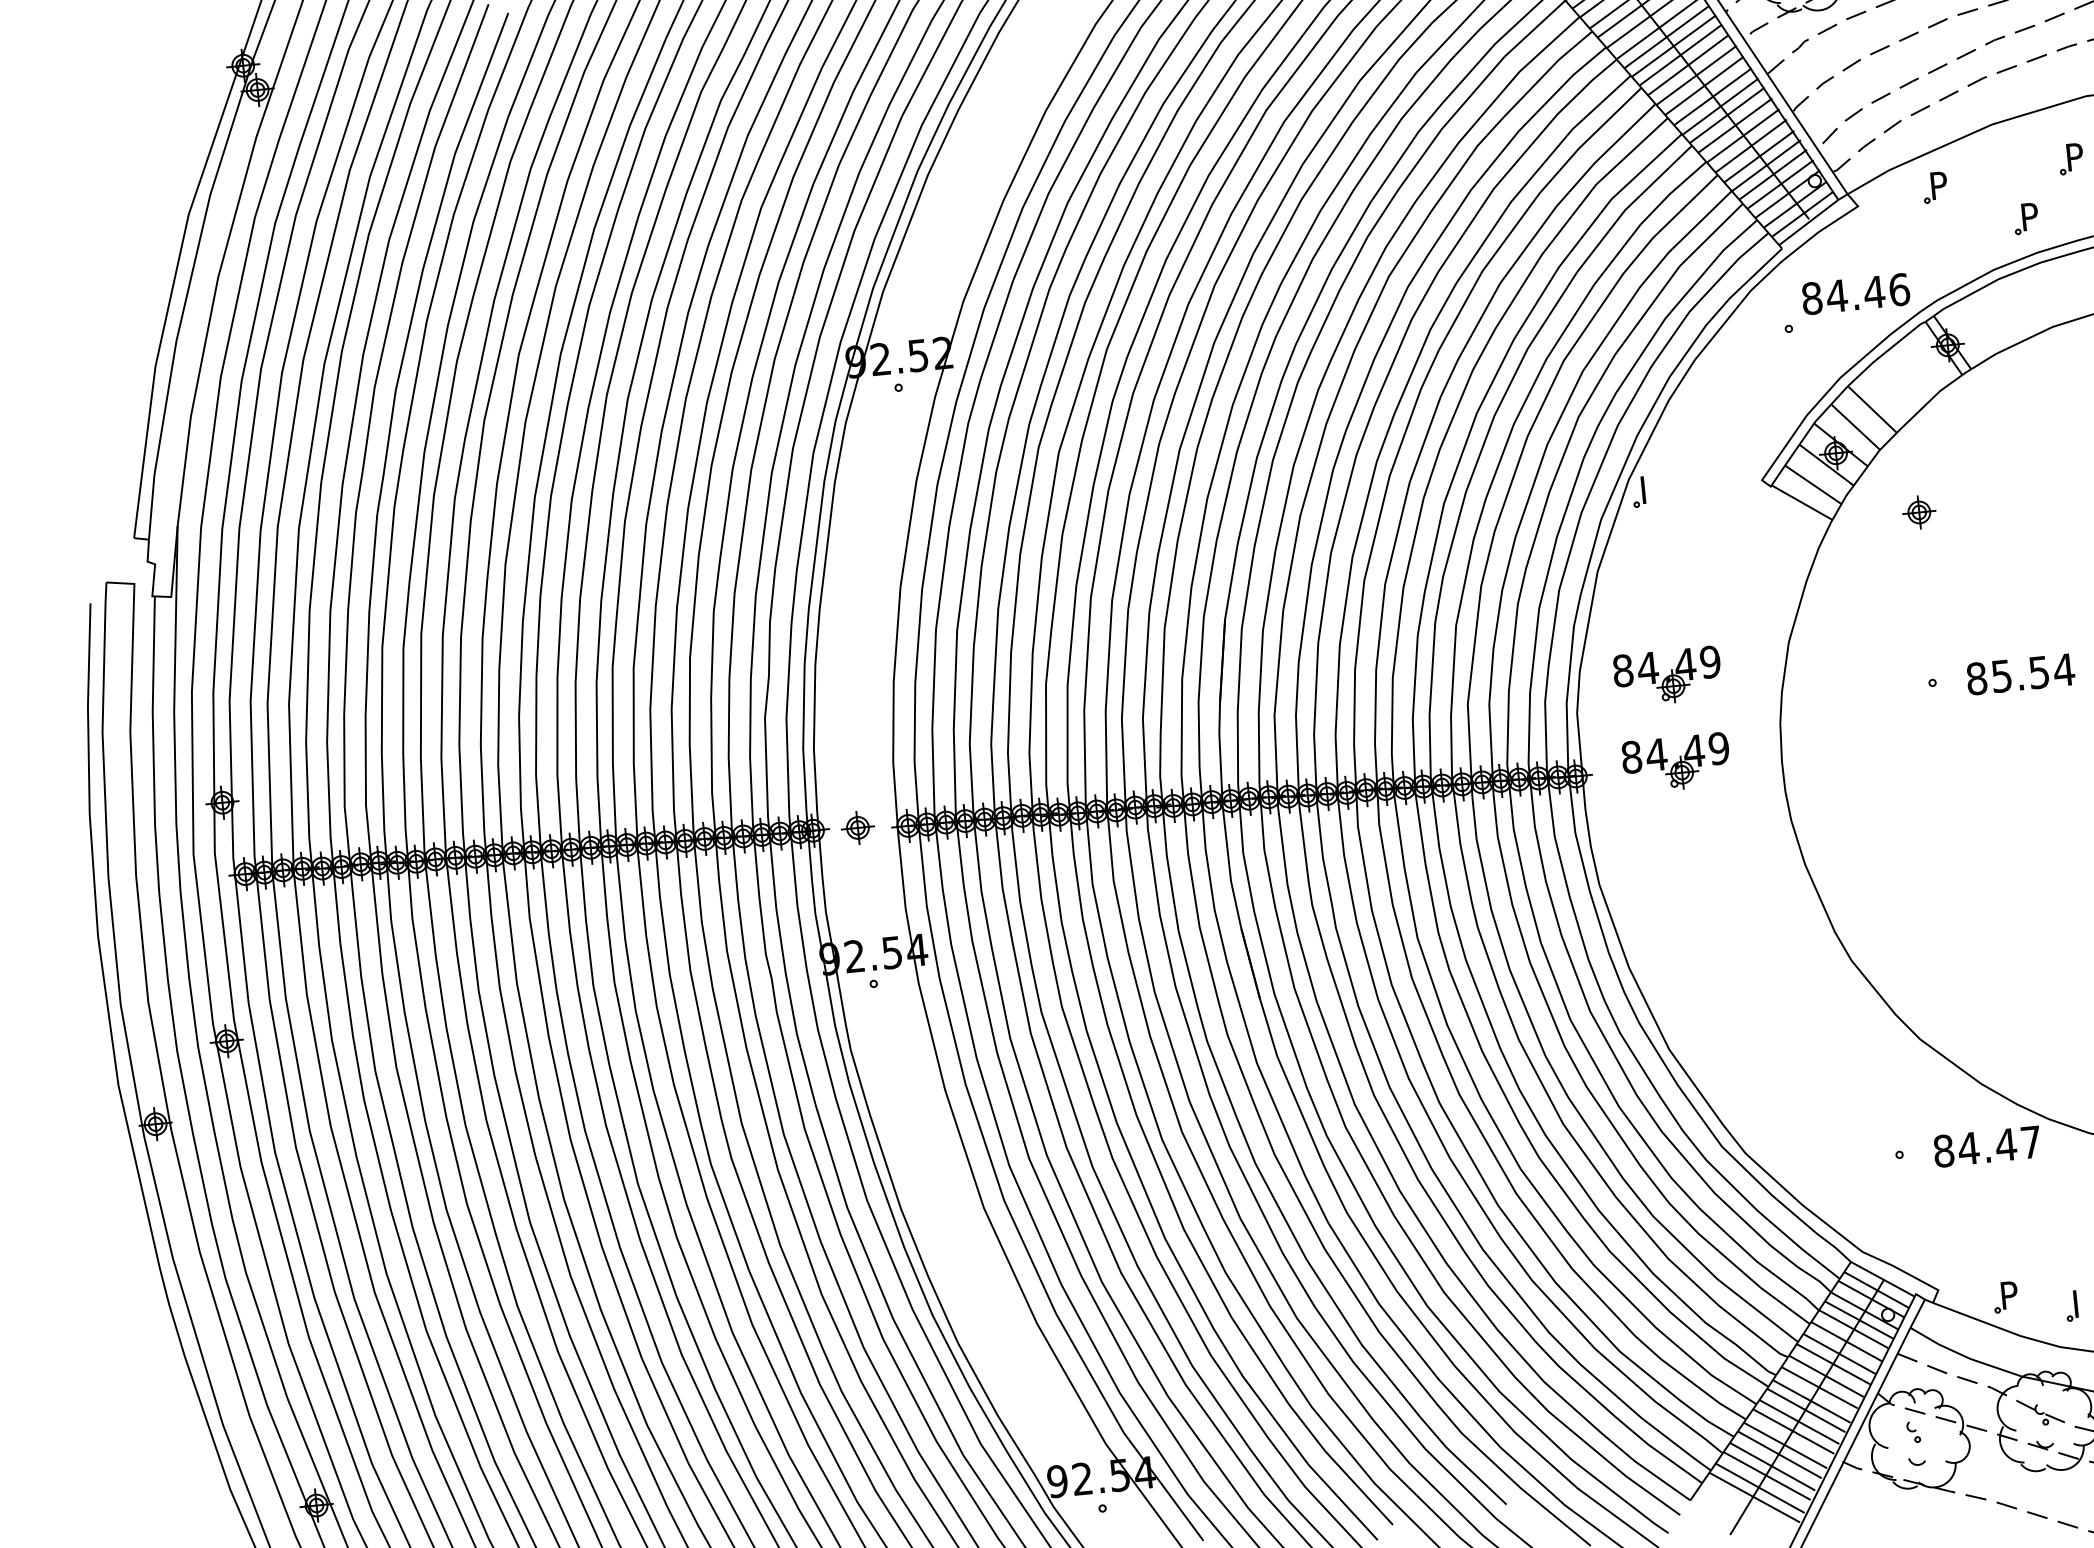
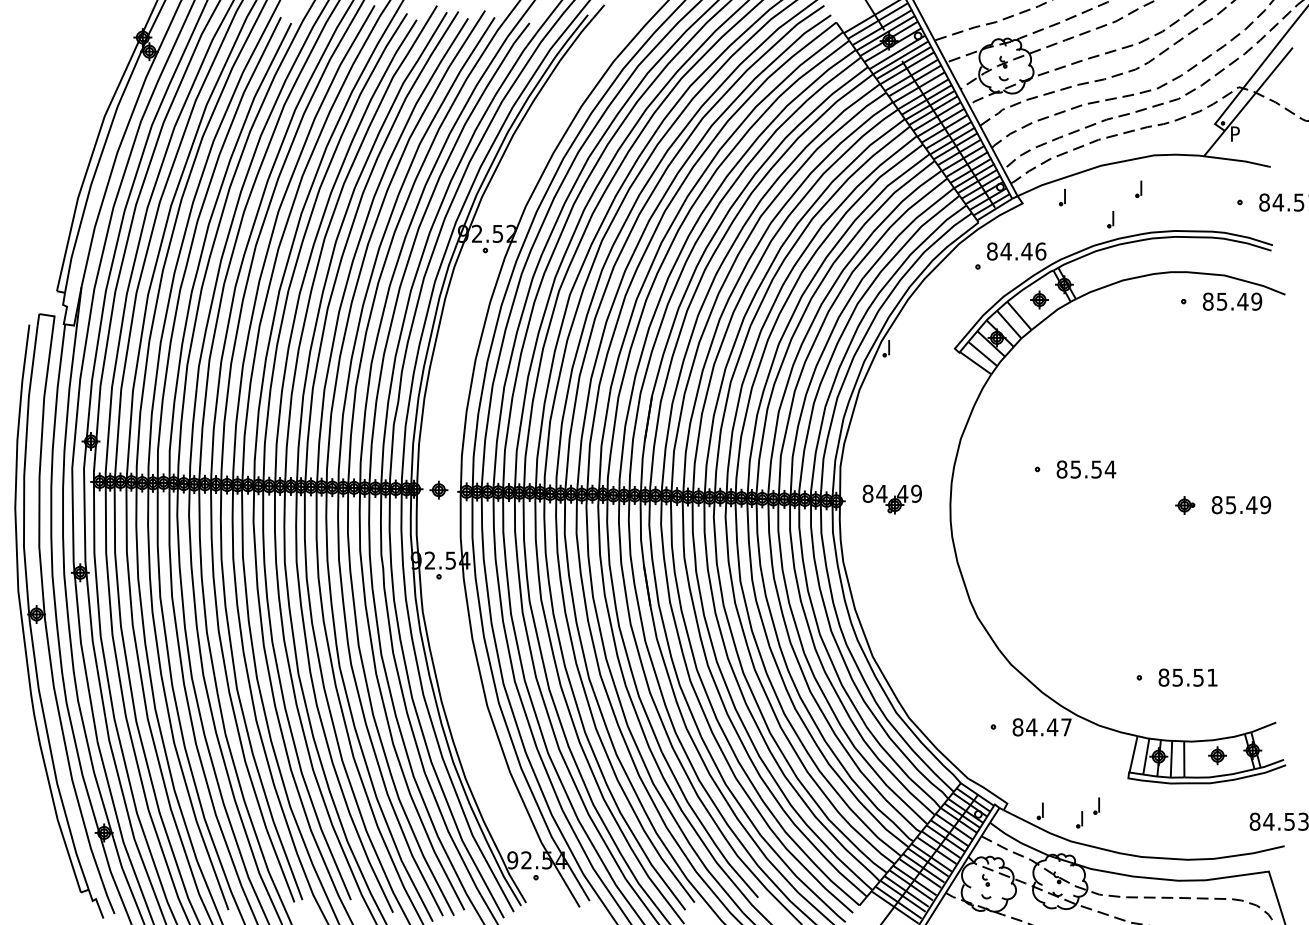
text: (2075, 150) -> (1145, 184), P -> I
text: (1940, 178) -> (1069, 192), P -> I
text: (2031, 211) -> (1117, 215), P -> I
part: (1919, 511) -> (1039, 299), moved
part: (1666, 676) -> (891, 451), removed
text: (2009, 1288) -> (1046, 806), P -> I

